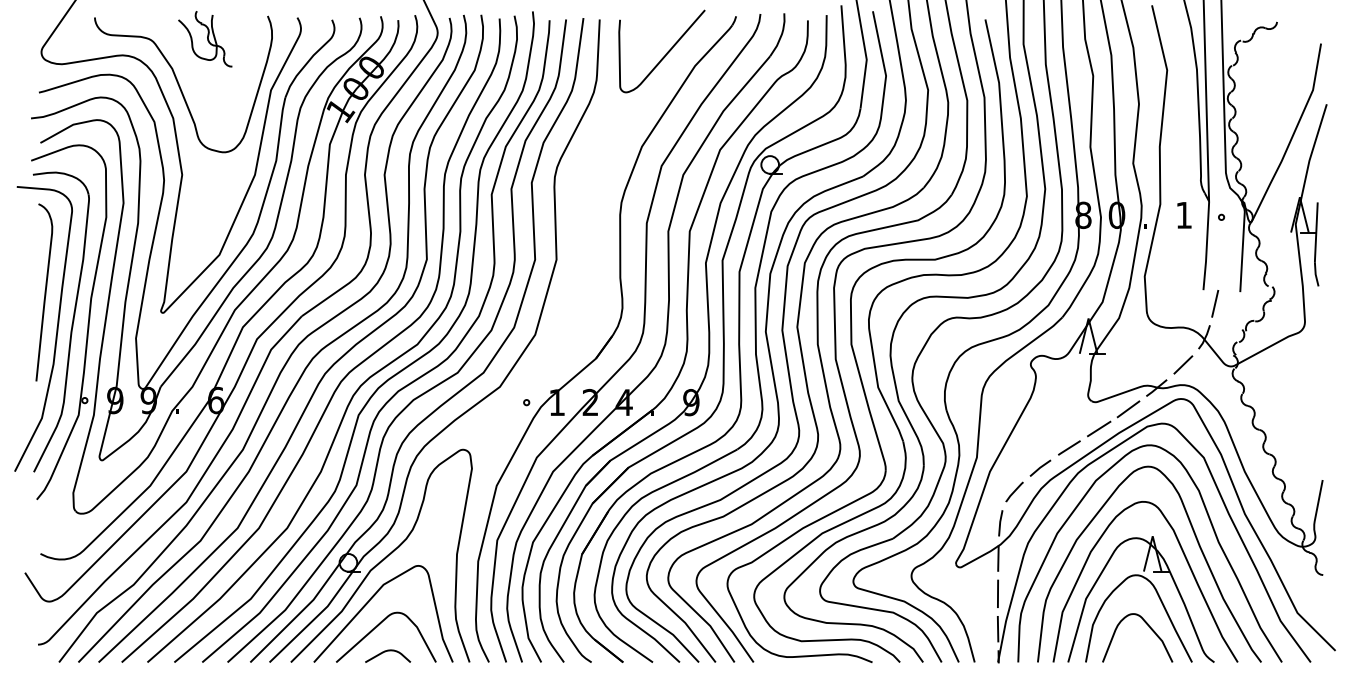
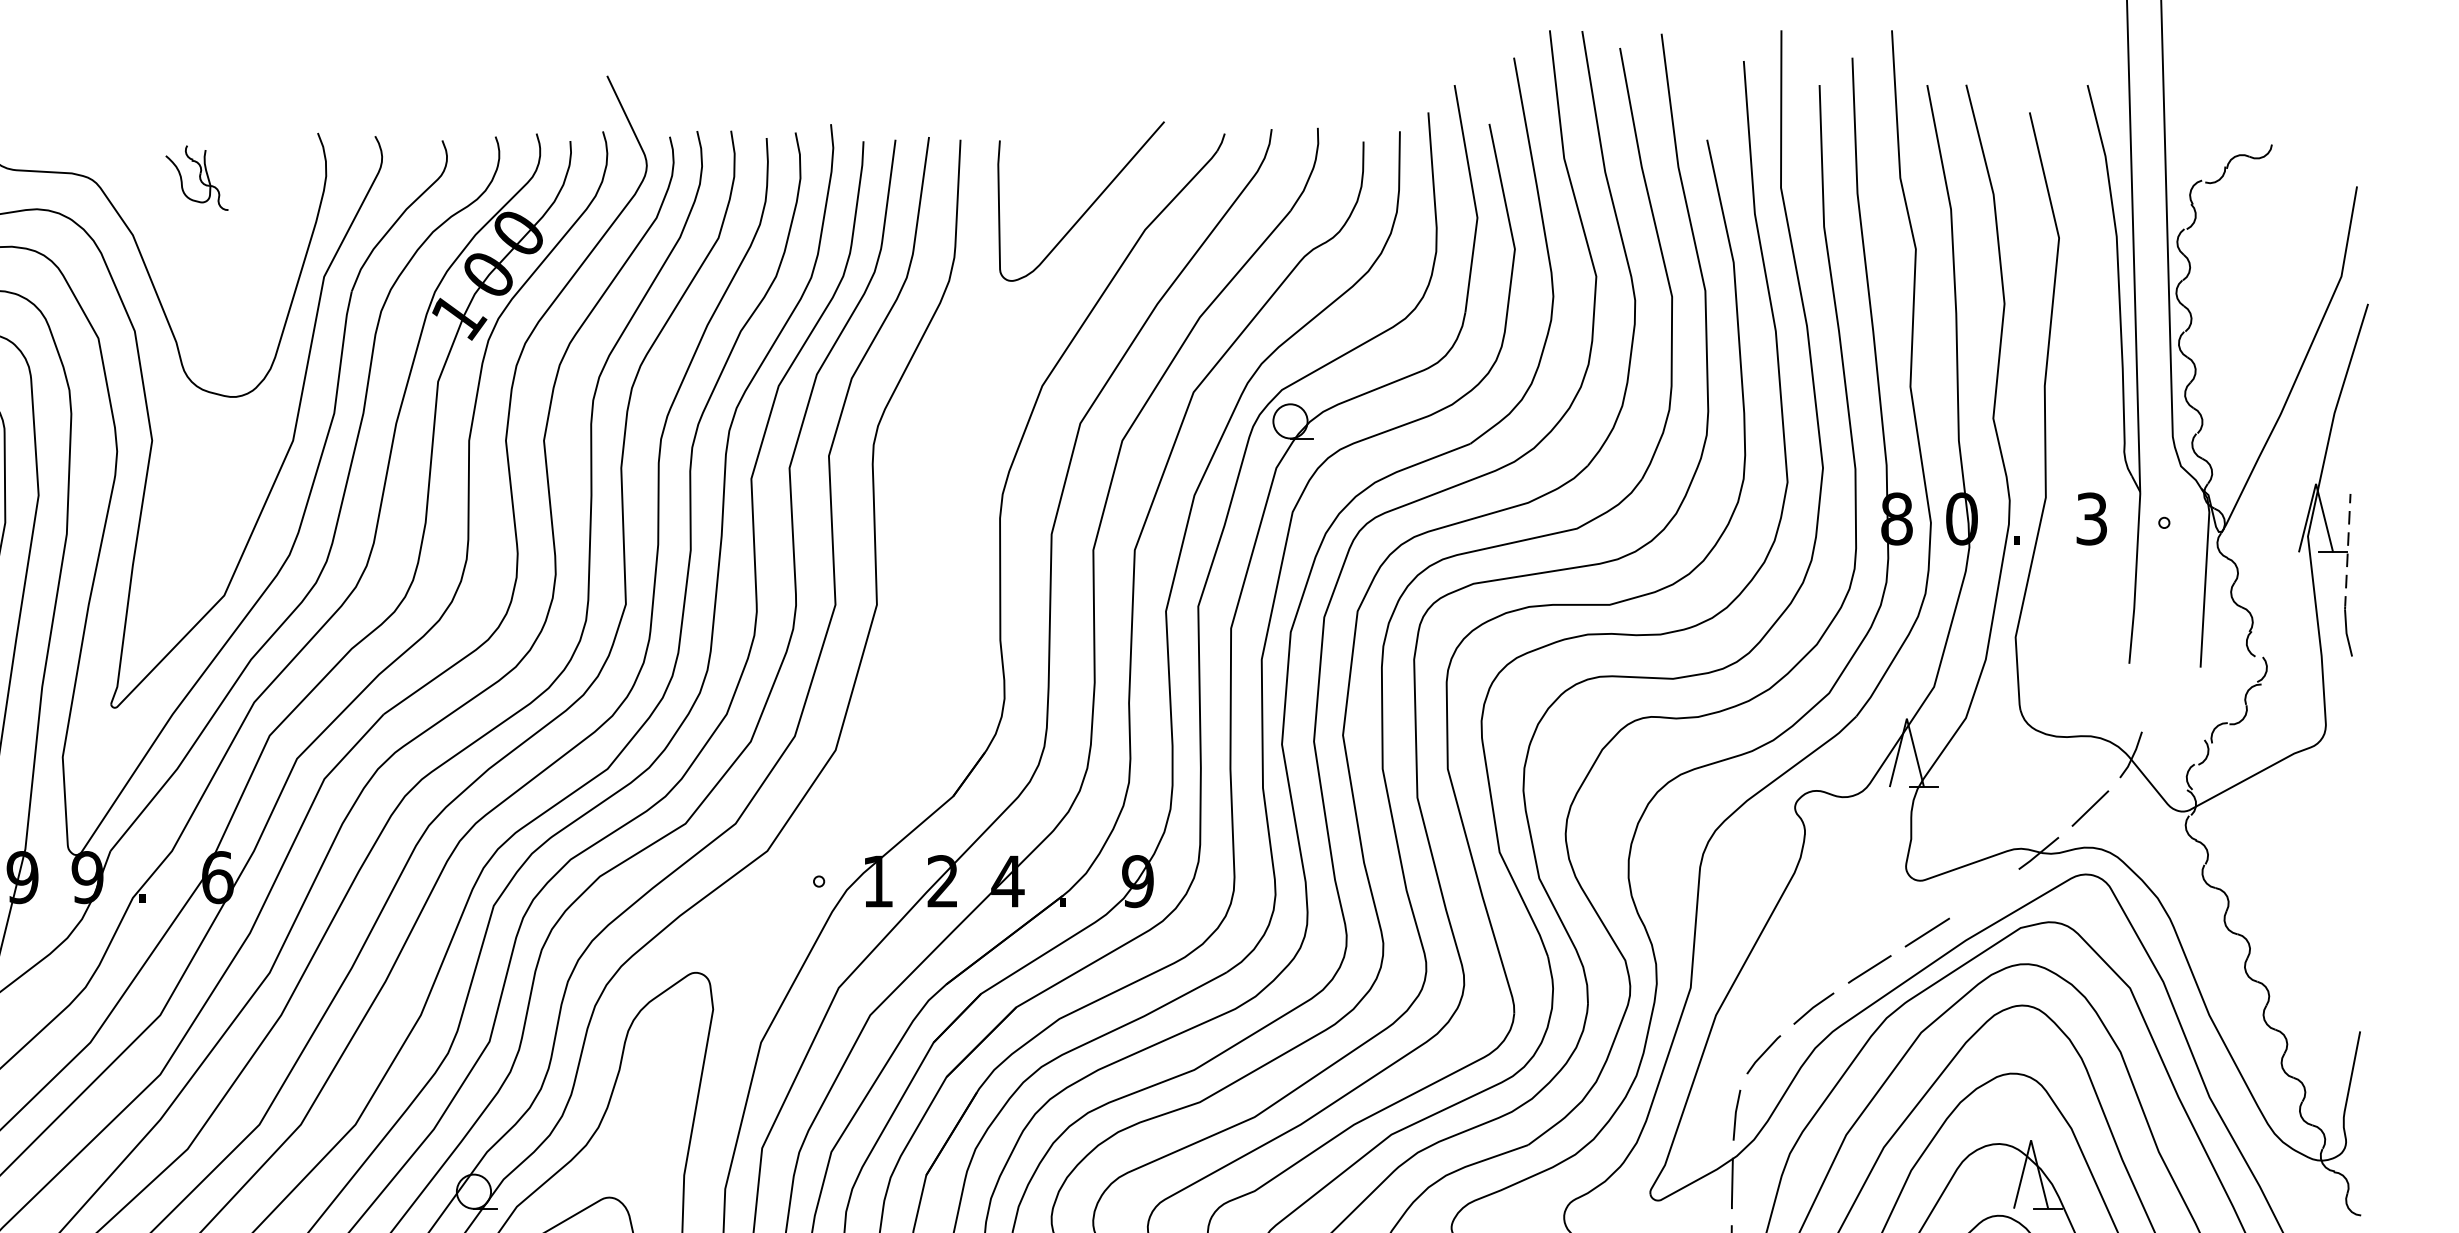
part: (205, 39) -> (197, 178), size x0.6
text: (1183, 215) -> (2090, 519), 1 -> 3
line: (1316, 232) -> (2348, 552), solid -> dashed
line: (1215, 303) -> (2152, 689), removed
line: (1128, 409) -> (1984, 894), removed

